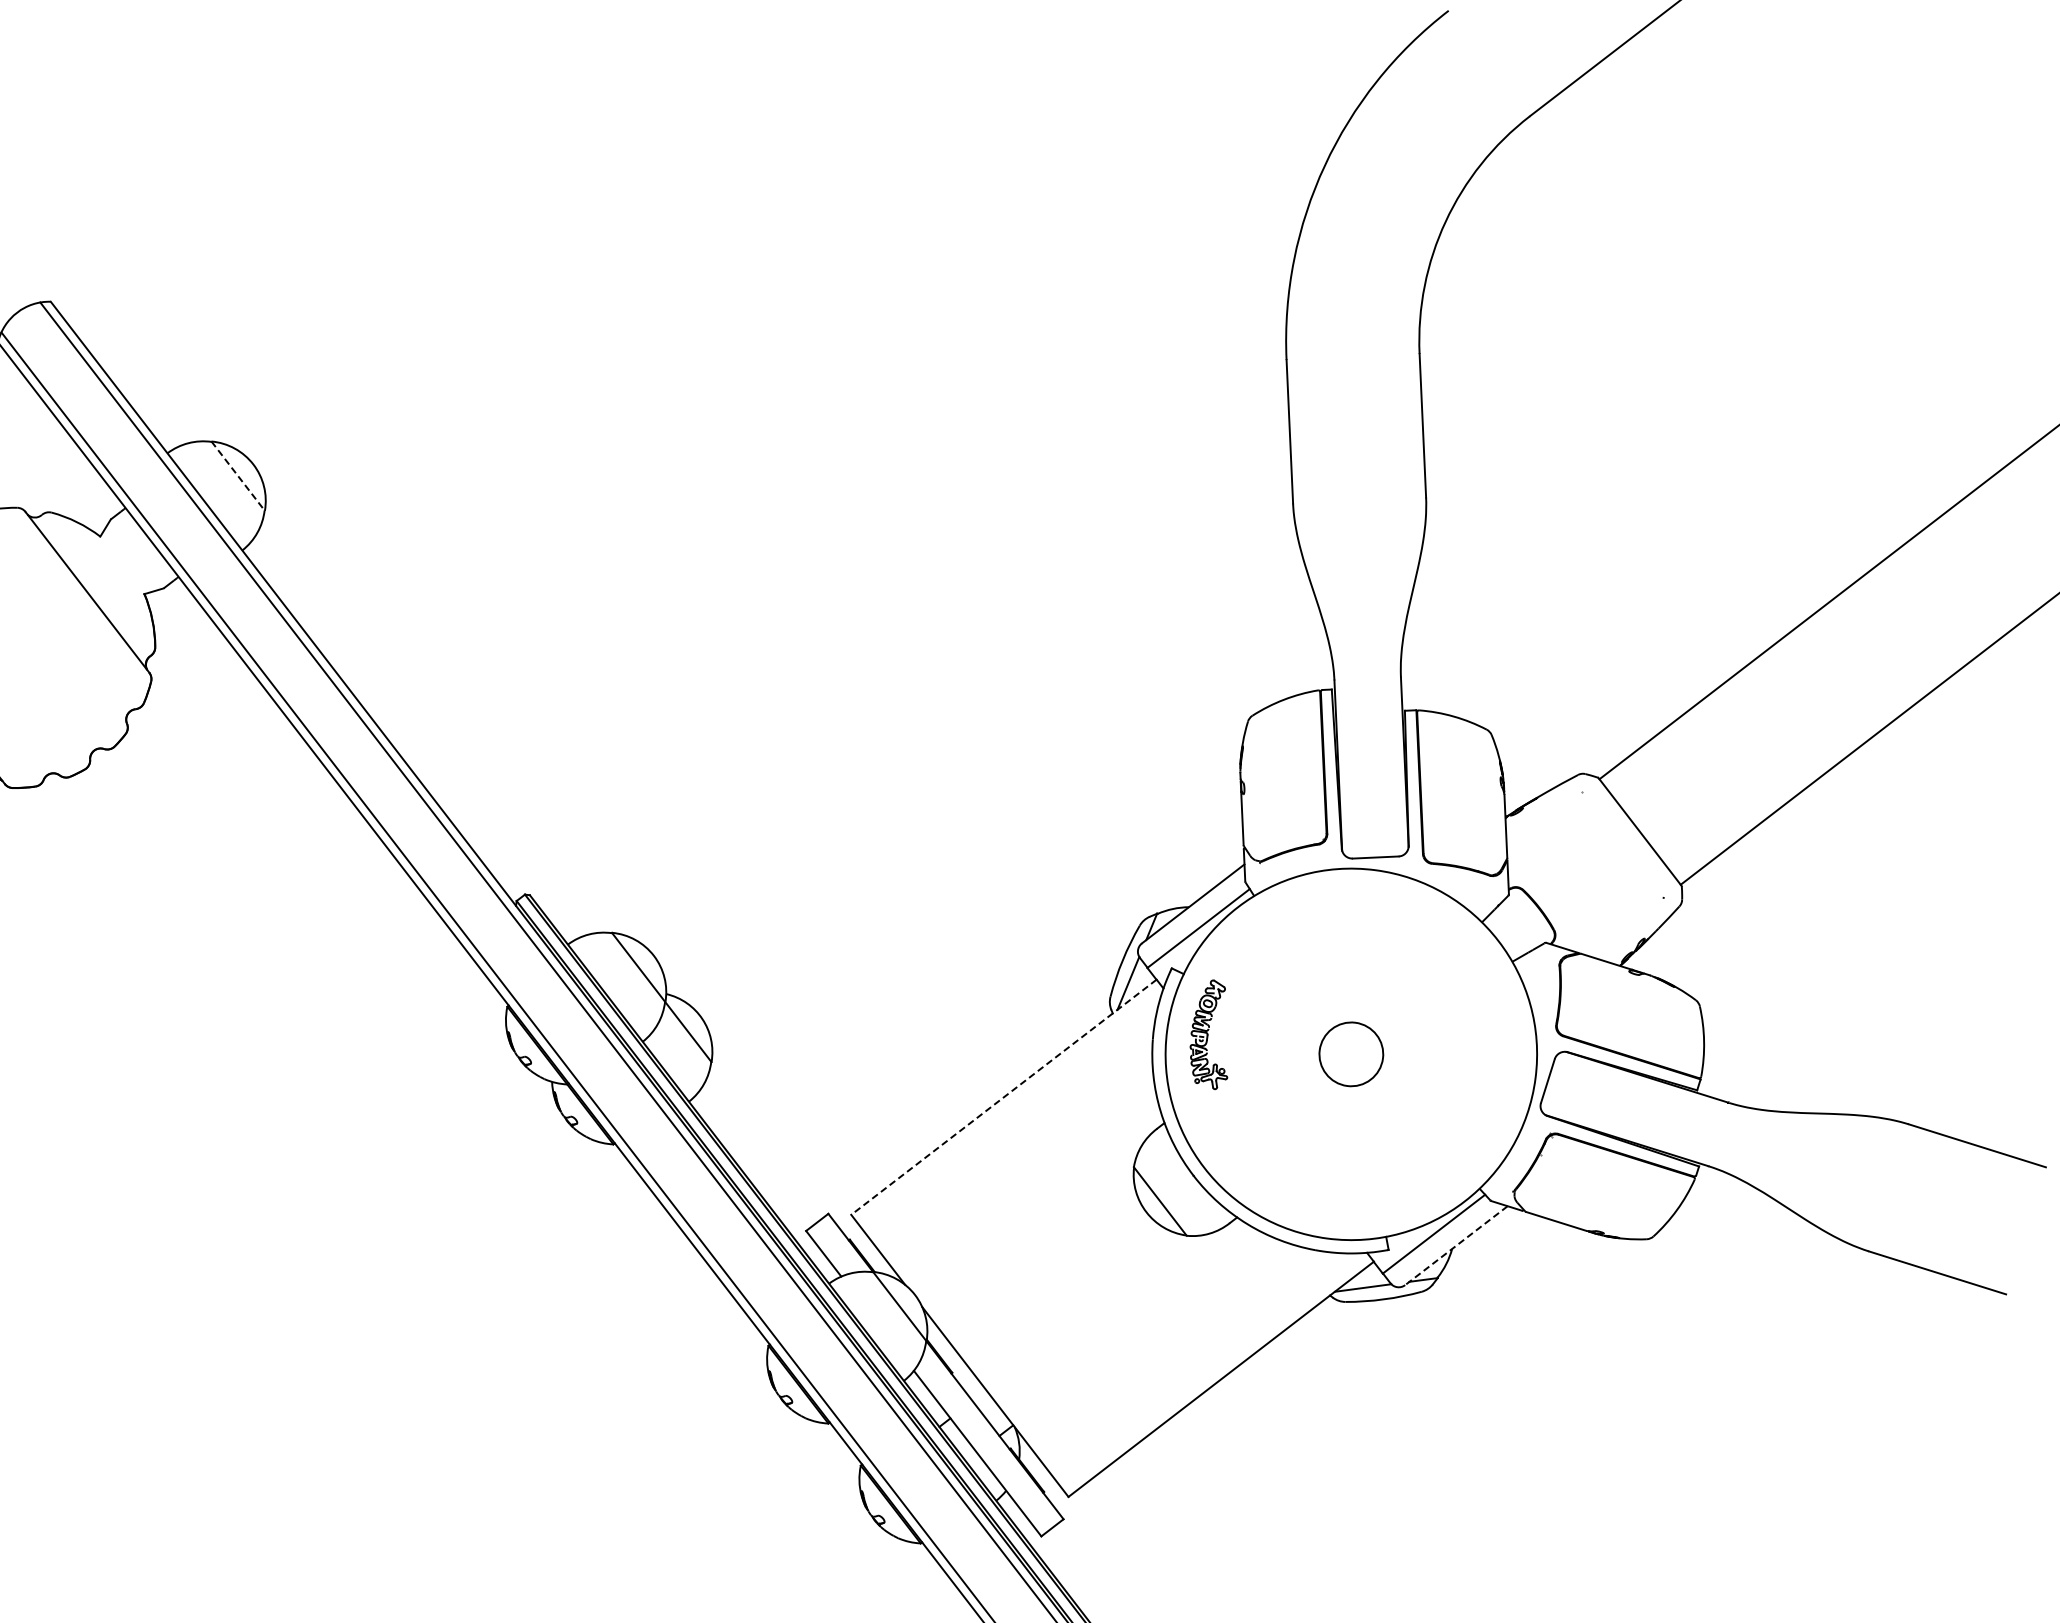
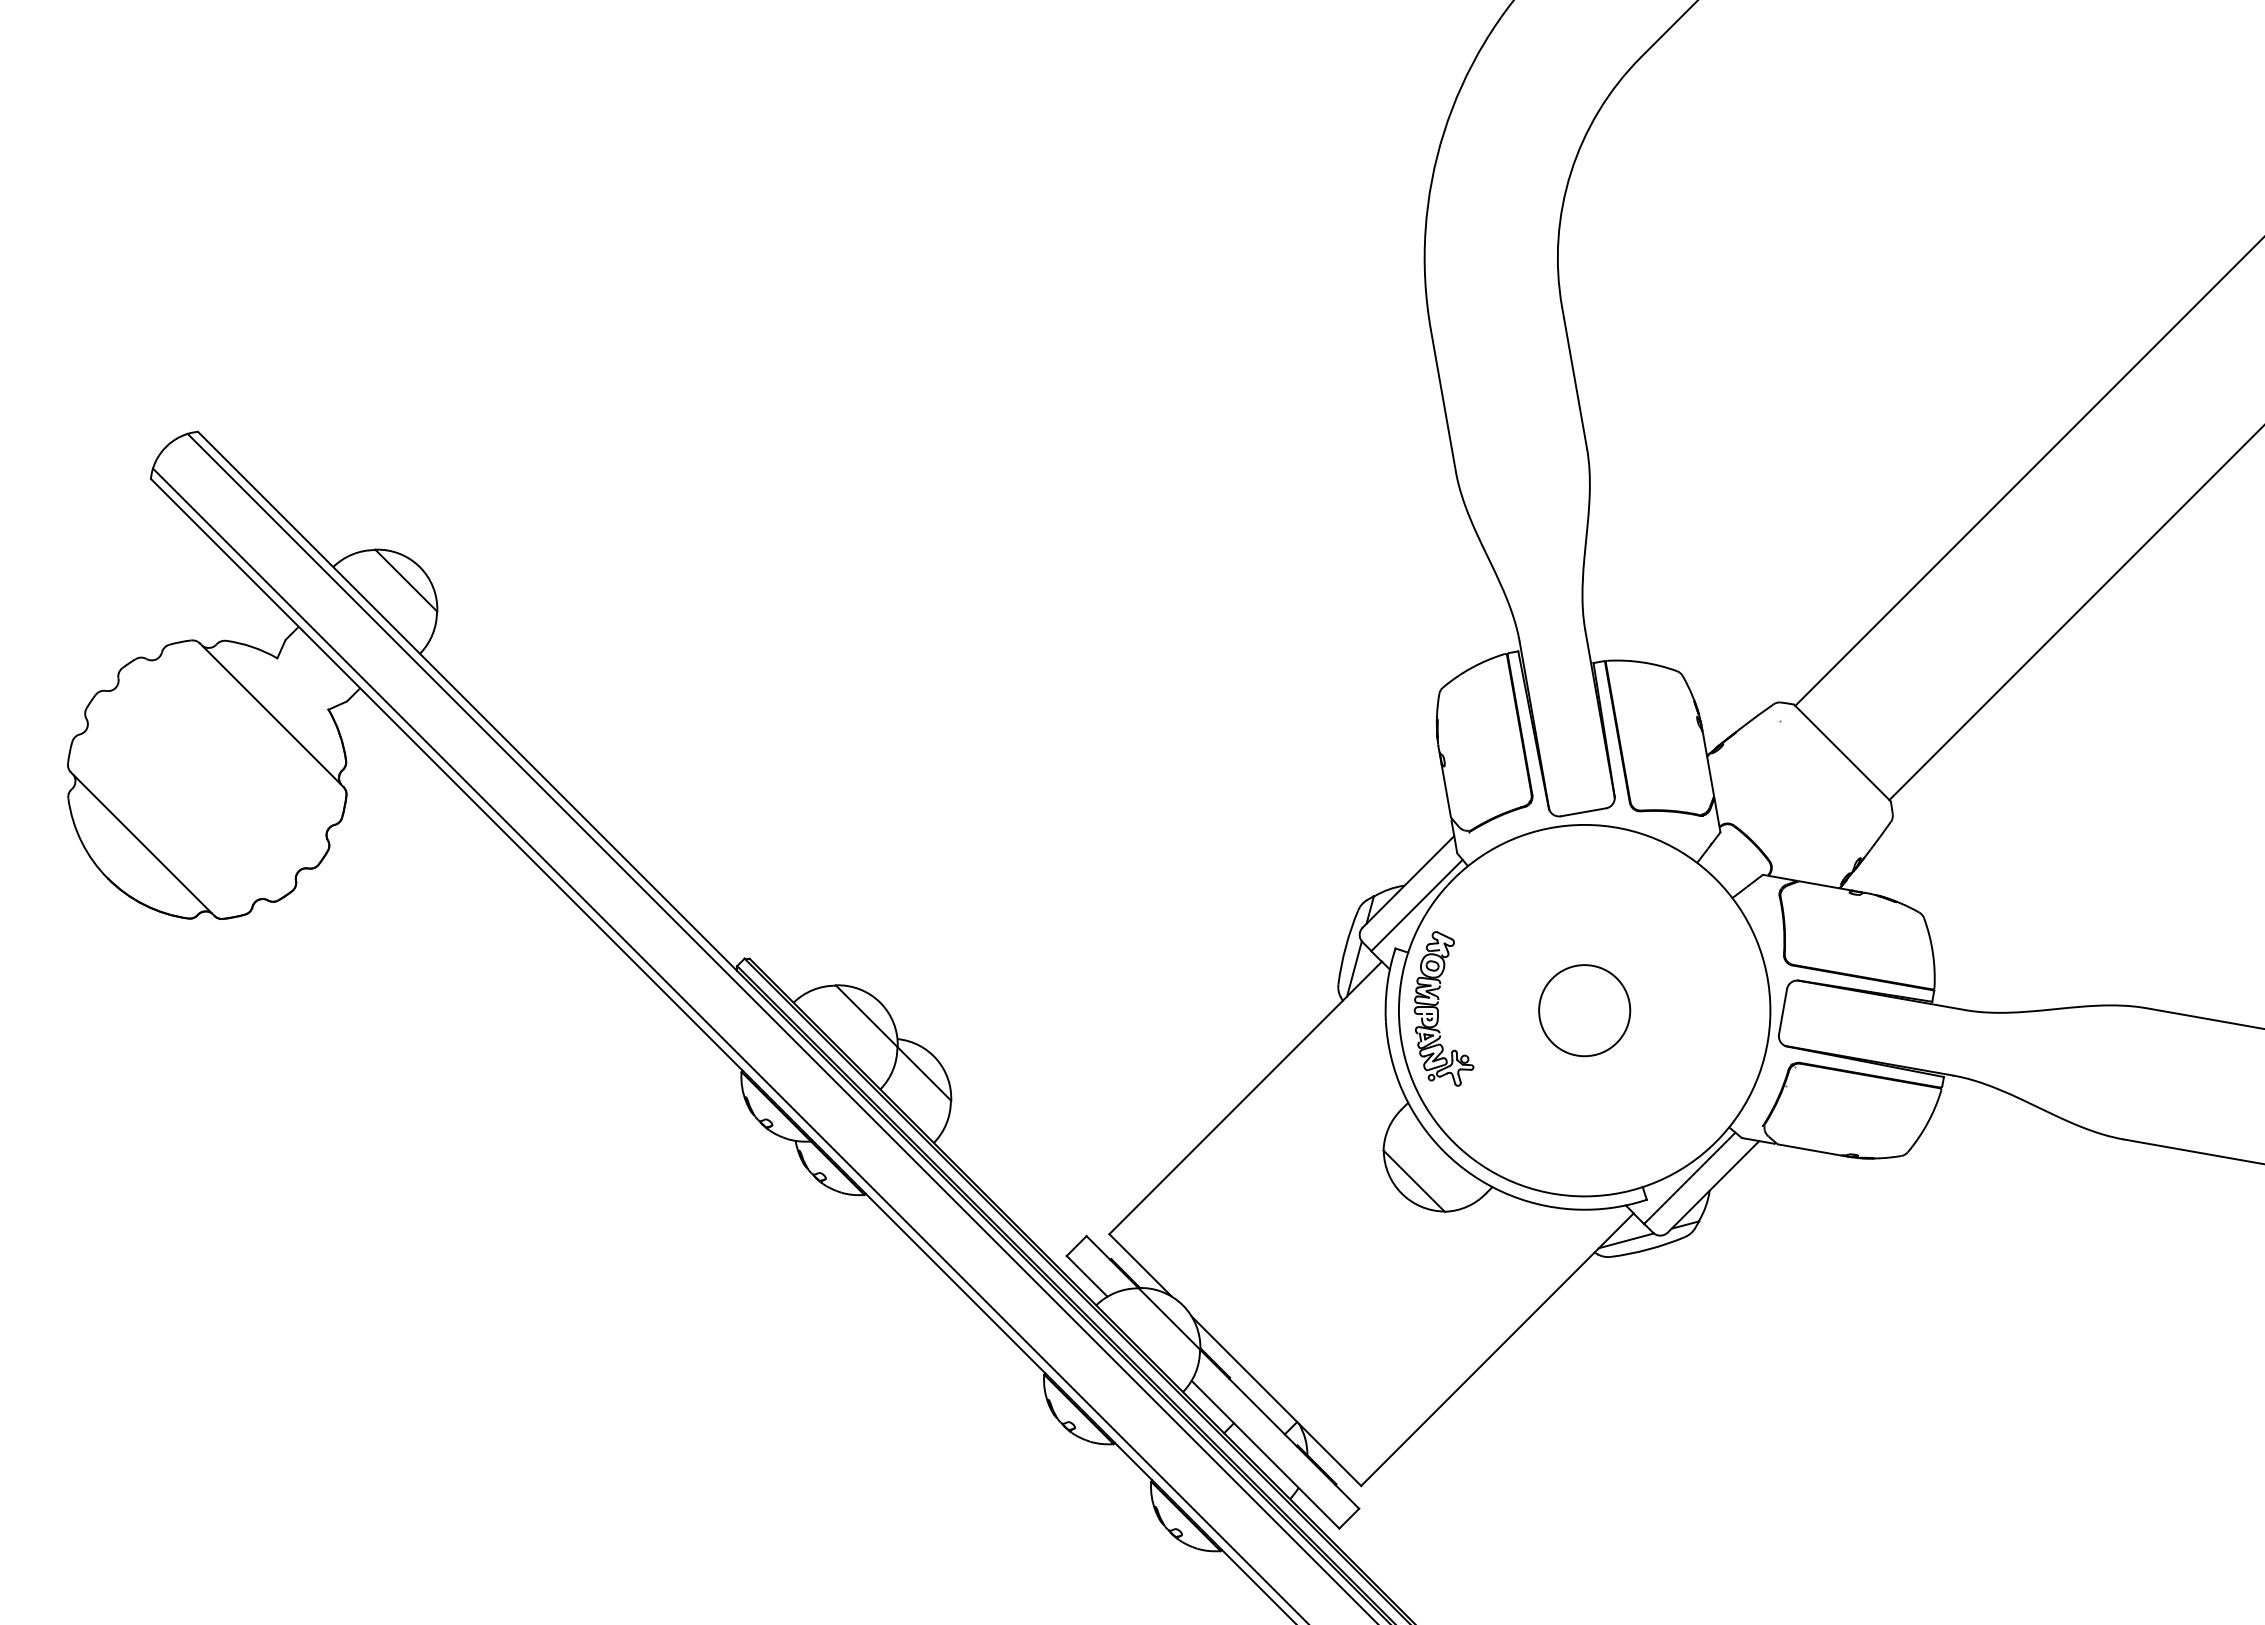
line: (238, 476) -> (406, 580), dashed -> solid
part: (1211, 1034) -> (1443, 1008), size x1.43
circle: (1351, 1054) -> (1584, 1010), size x1.43
line: (1003, 1096) -> (1245, 1097), dashed -> solid
line: (1456, 1245) -> (1713, 1186), dashed -> solid

